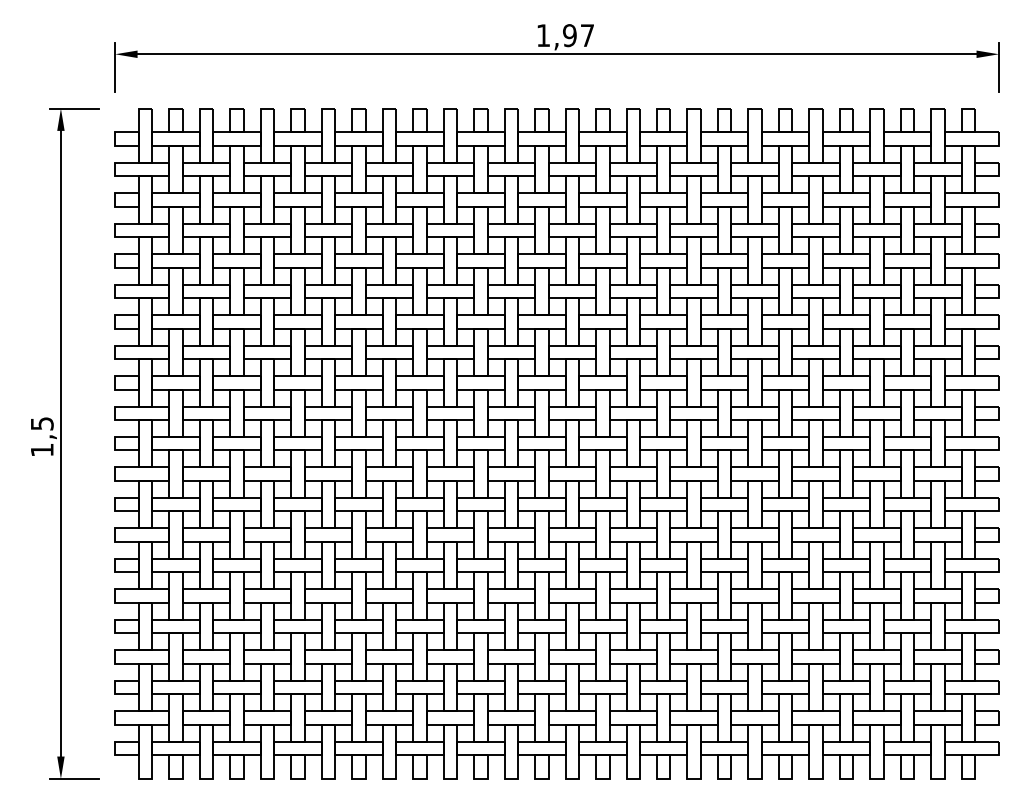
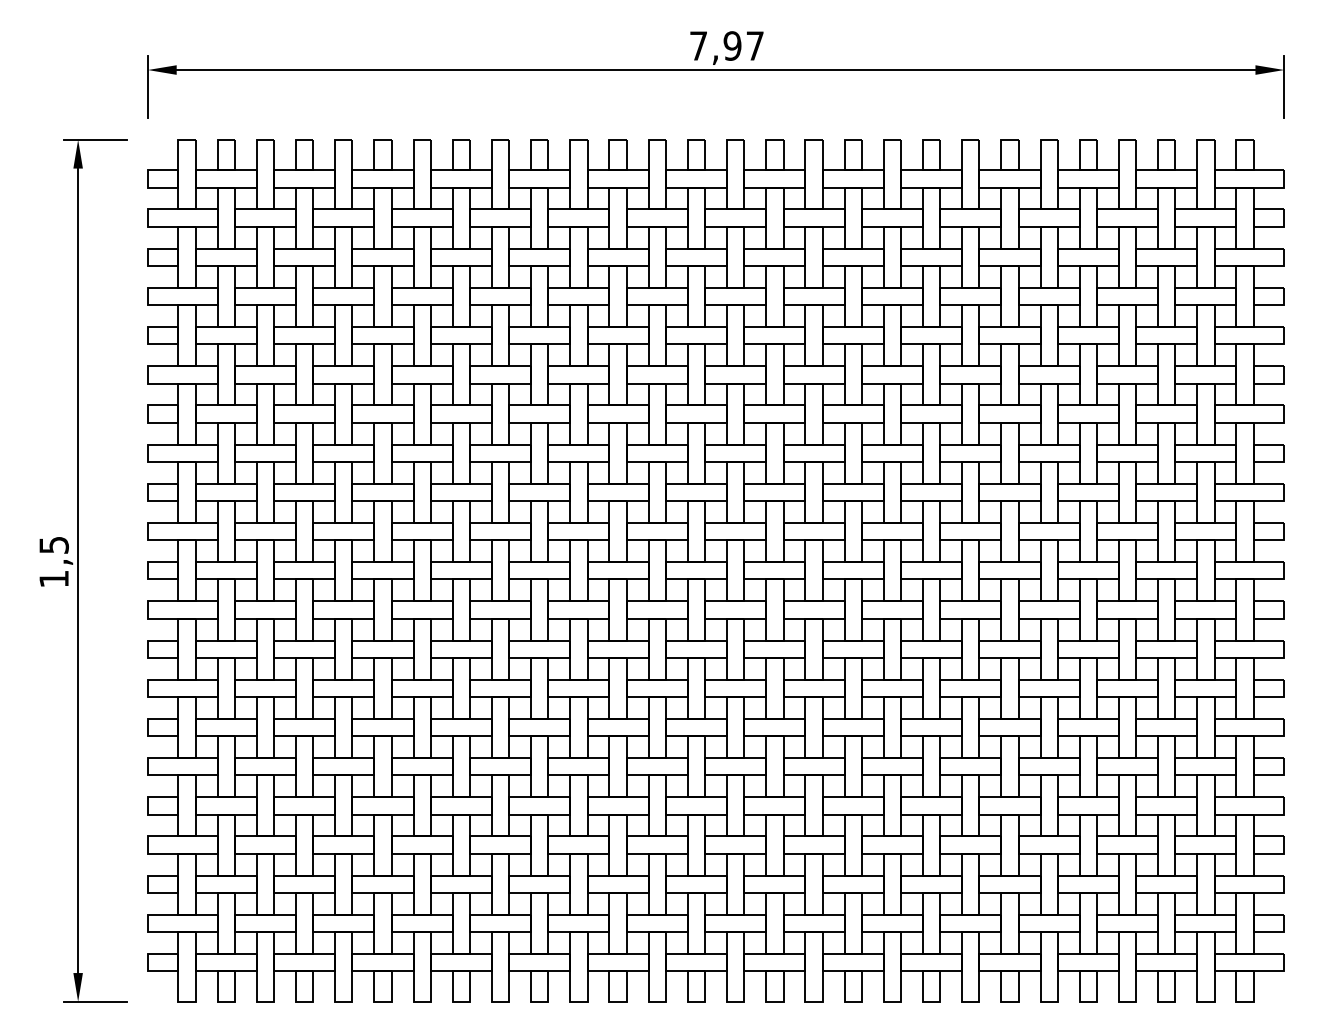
text: (543, 35) -> (698, 45), 1,97 -> 7,97

